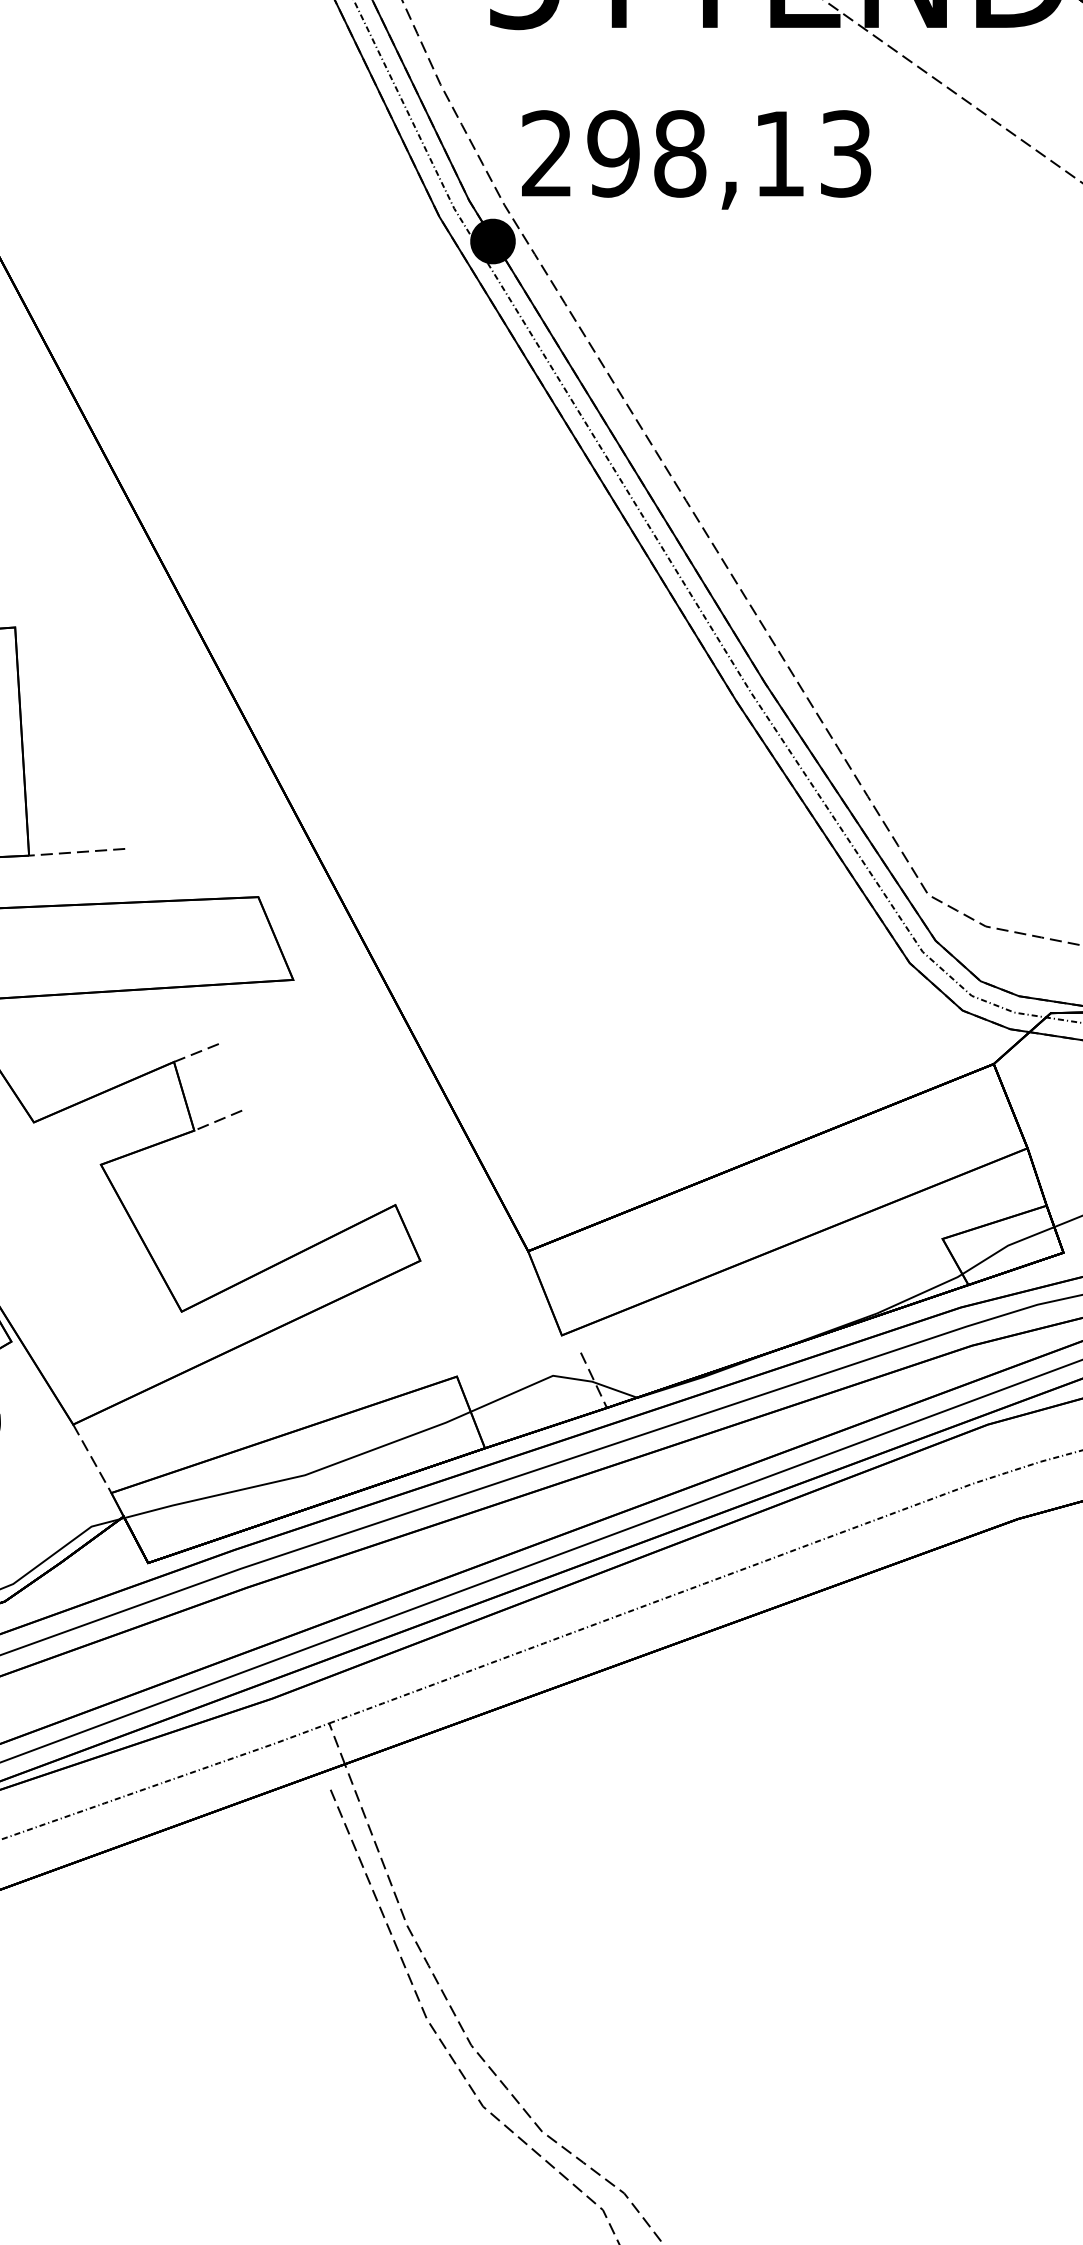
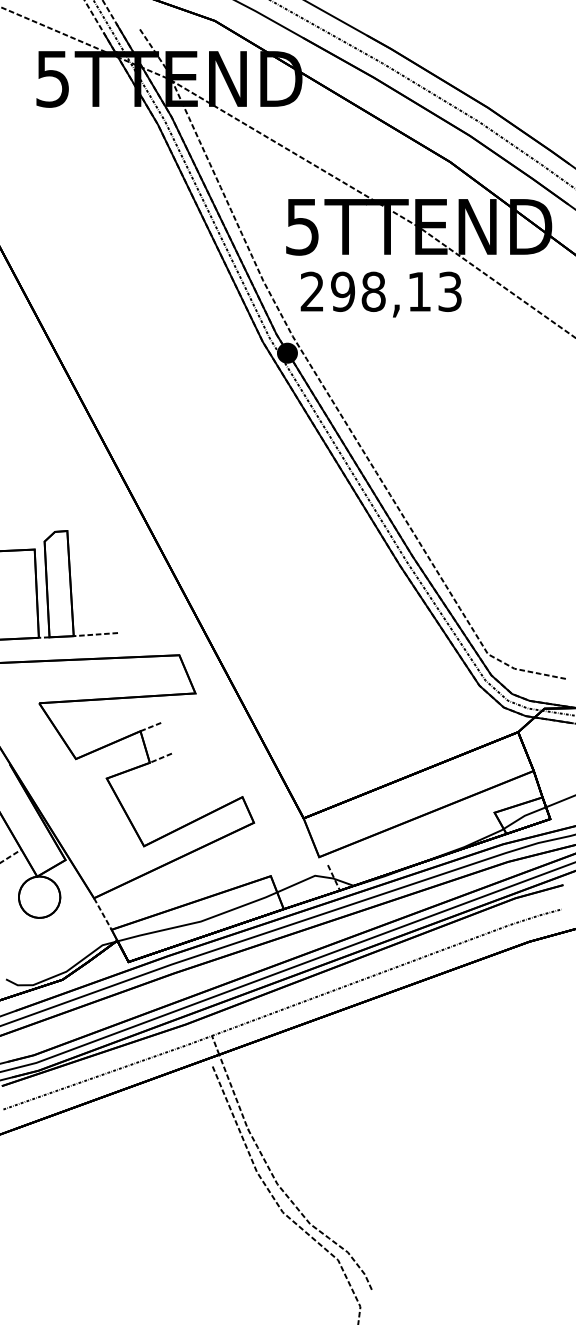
text: (694, 159) -> (380, 294), moved

